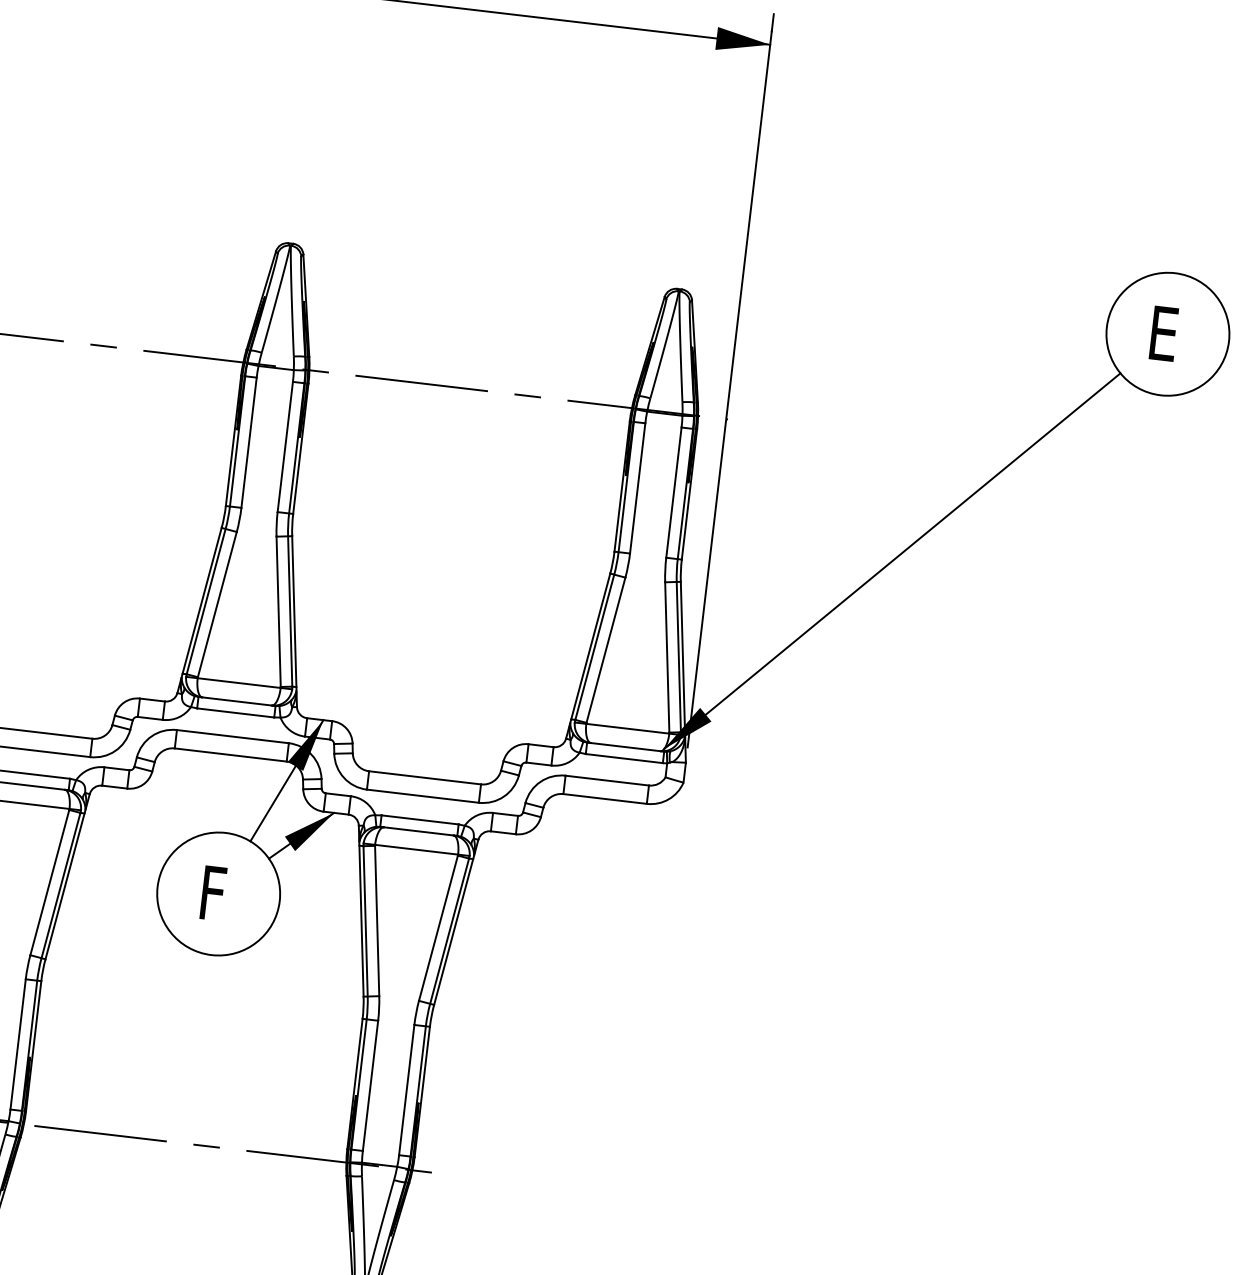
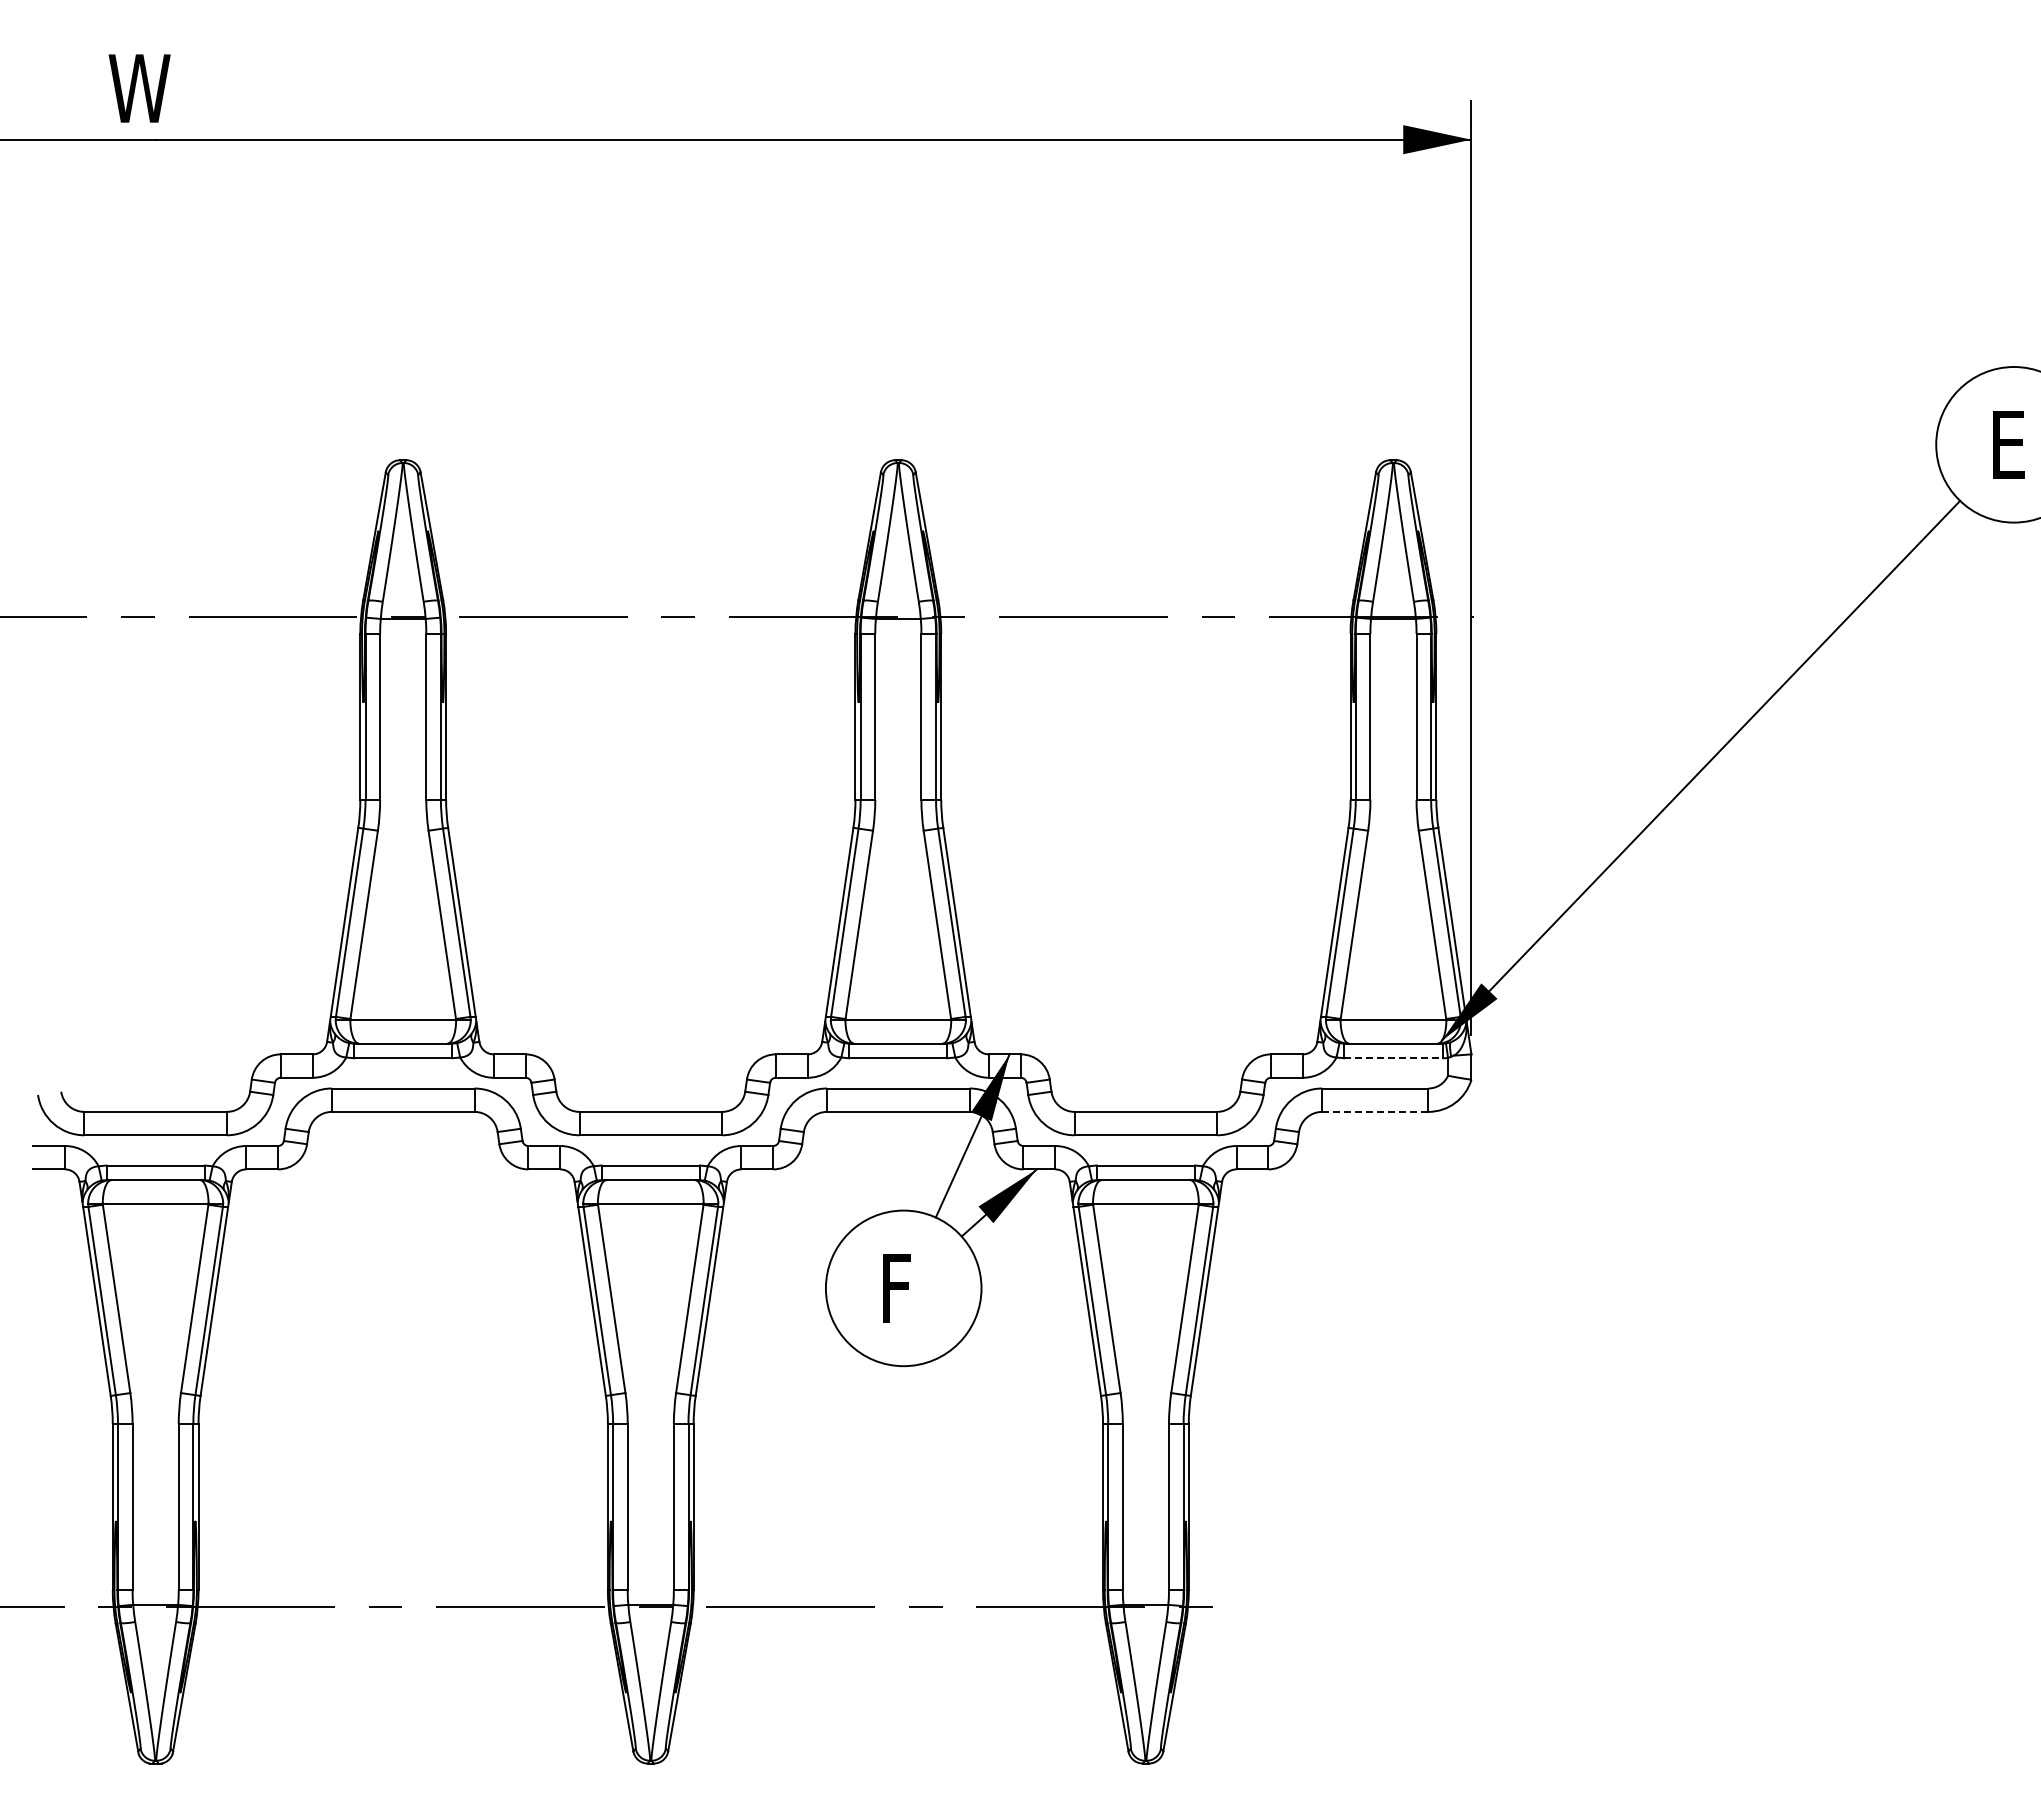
line: (624, 758) -> (1393, 1058), solid -> dashed
line: (604, 798) -> (1374, 1111), solid -> dashed

